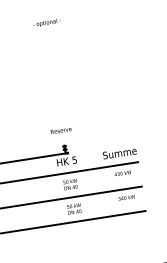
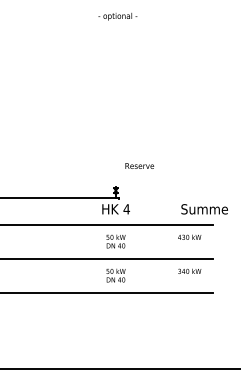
text: (61, 130) -> (139, 165), moved
text: (119, 153) -> (204, 209), moved
text: (74, 160) -> (126, 209), 5 -> 4

